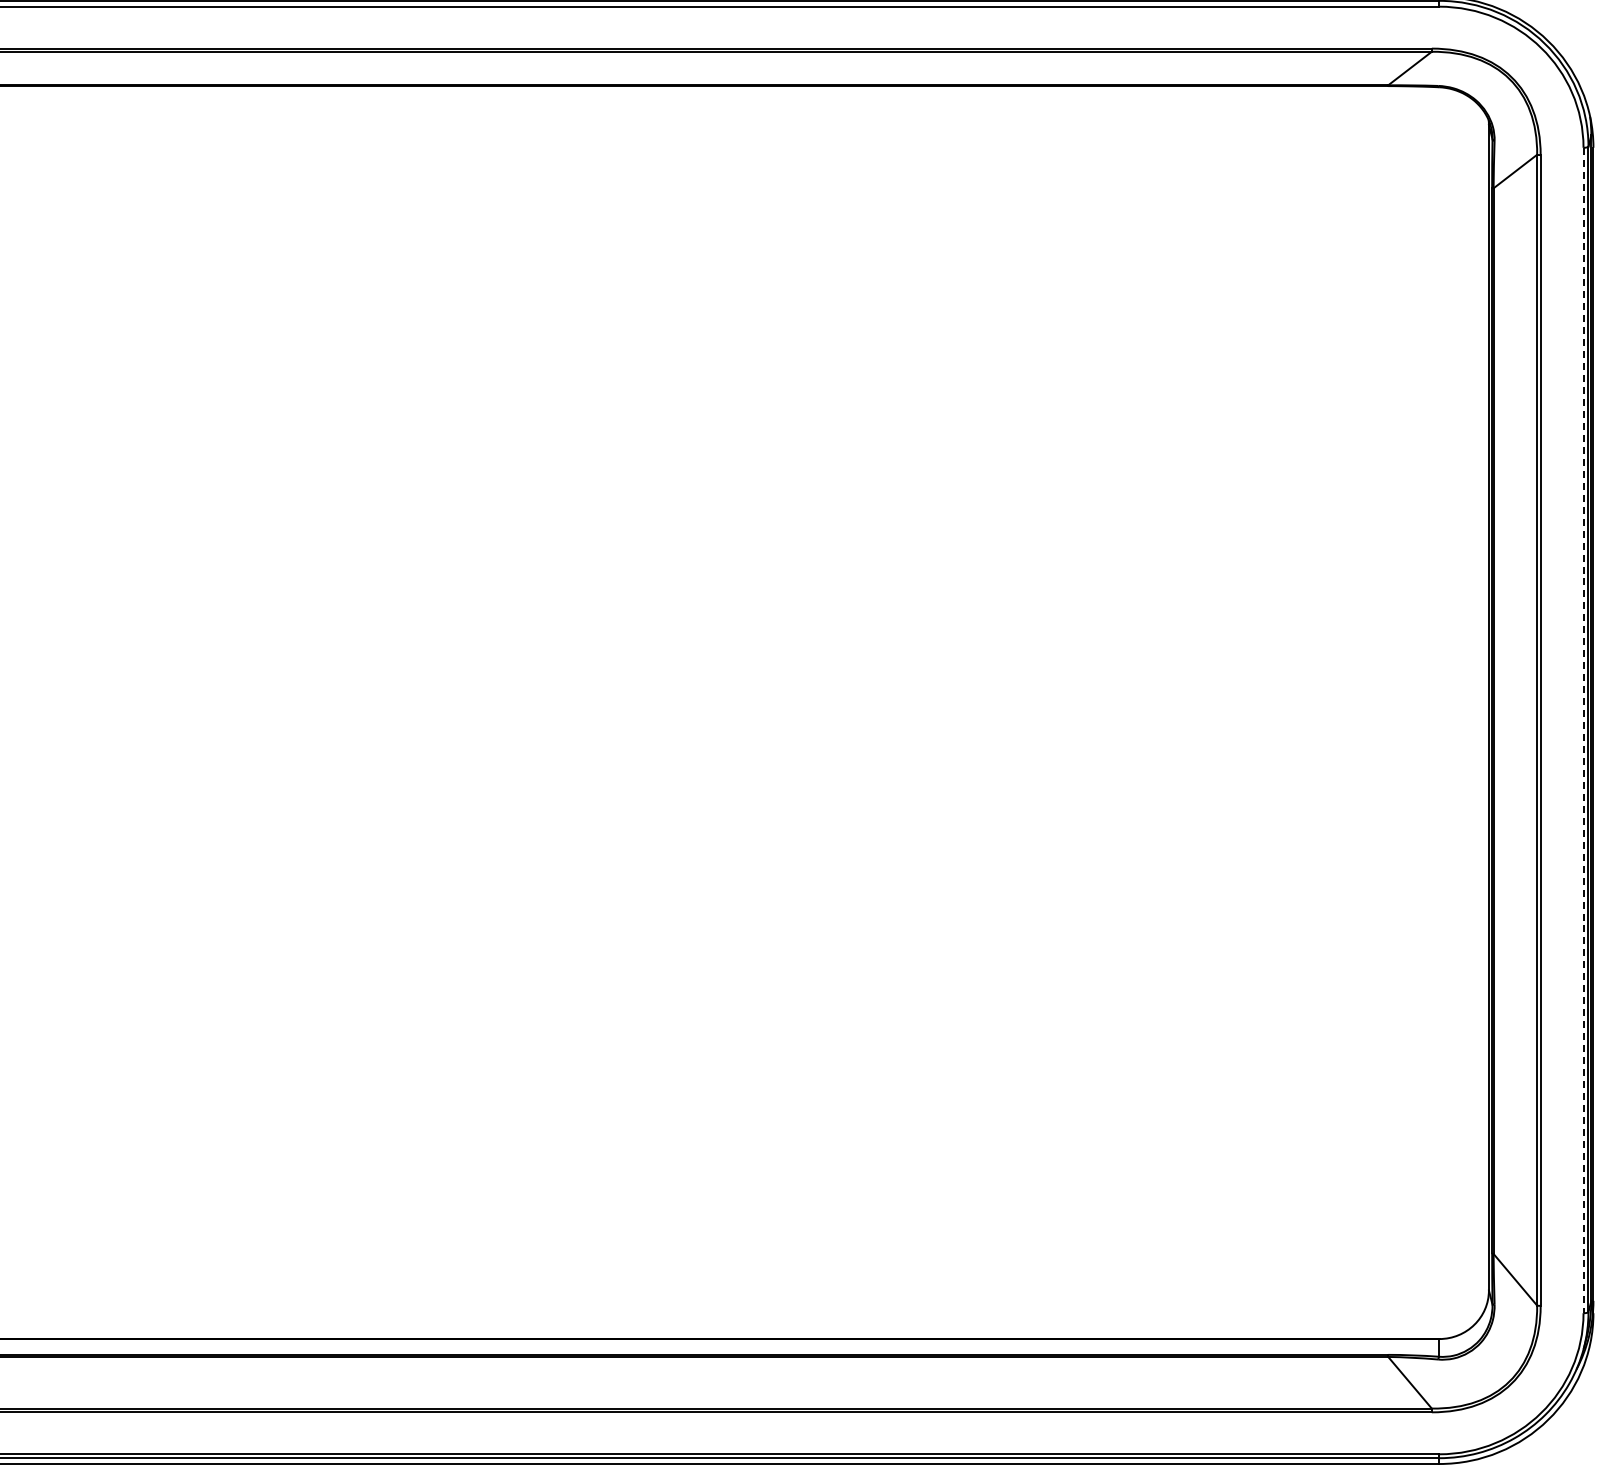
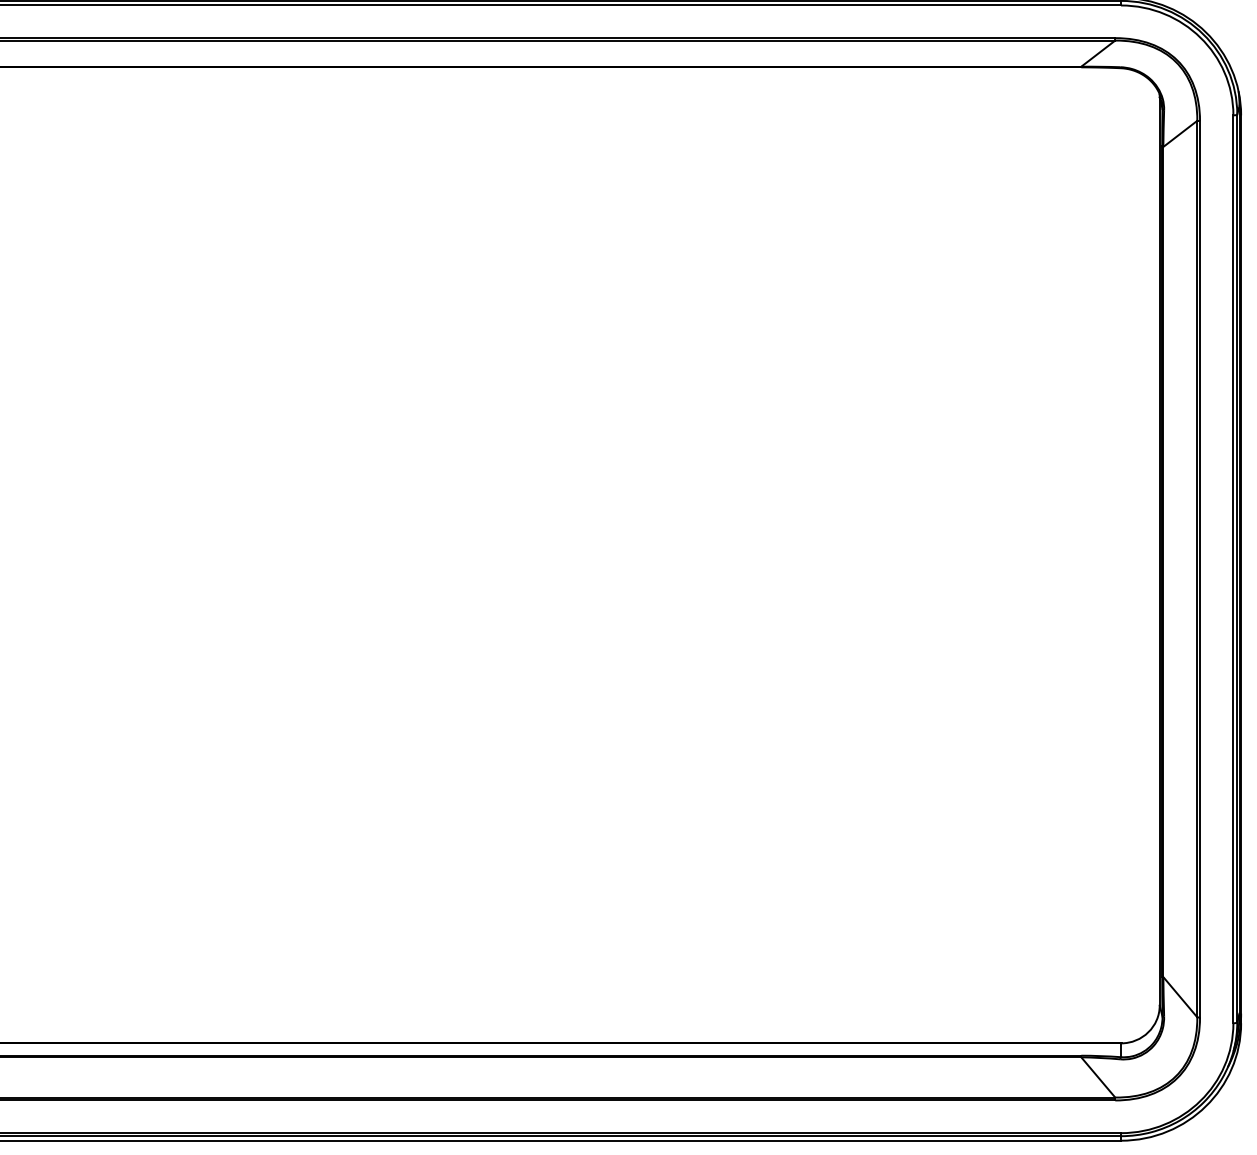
line: (1583, 730) -> (1233, 569), dashed -> solid

